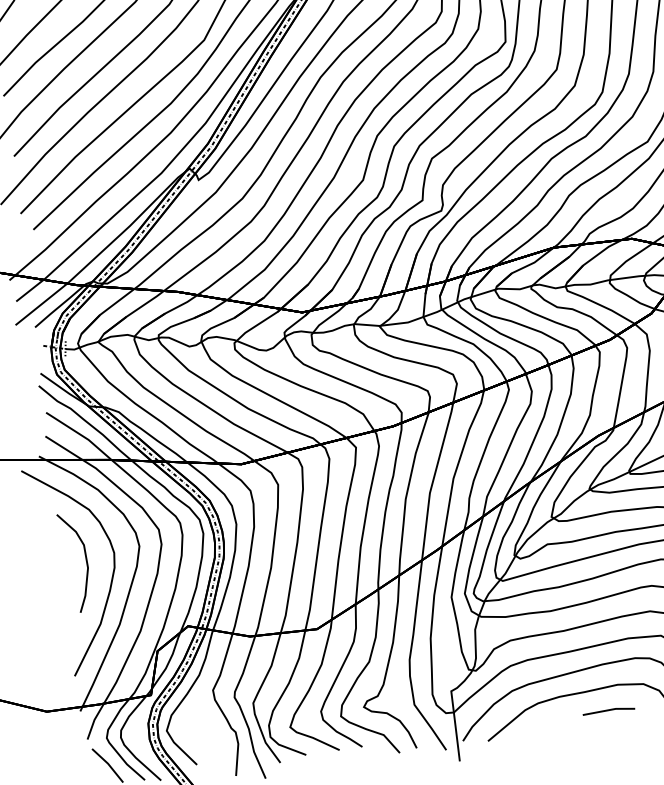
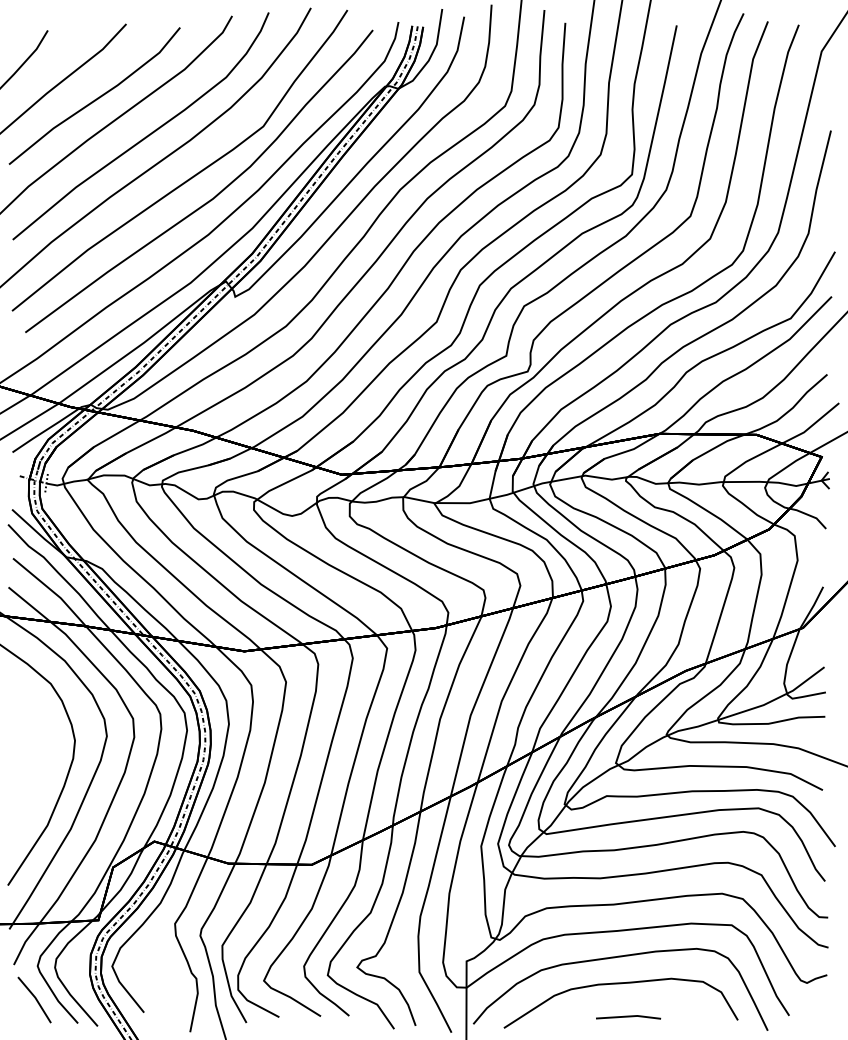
curve: (86, 561) -> (39, 746), removed
line: (608, 710) -> (628, 1017), moved

